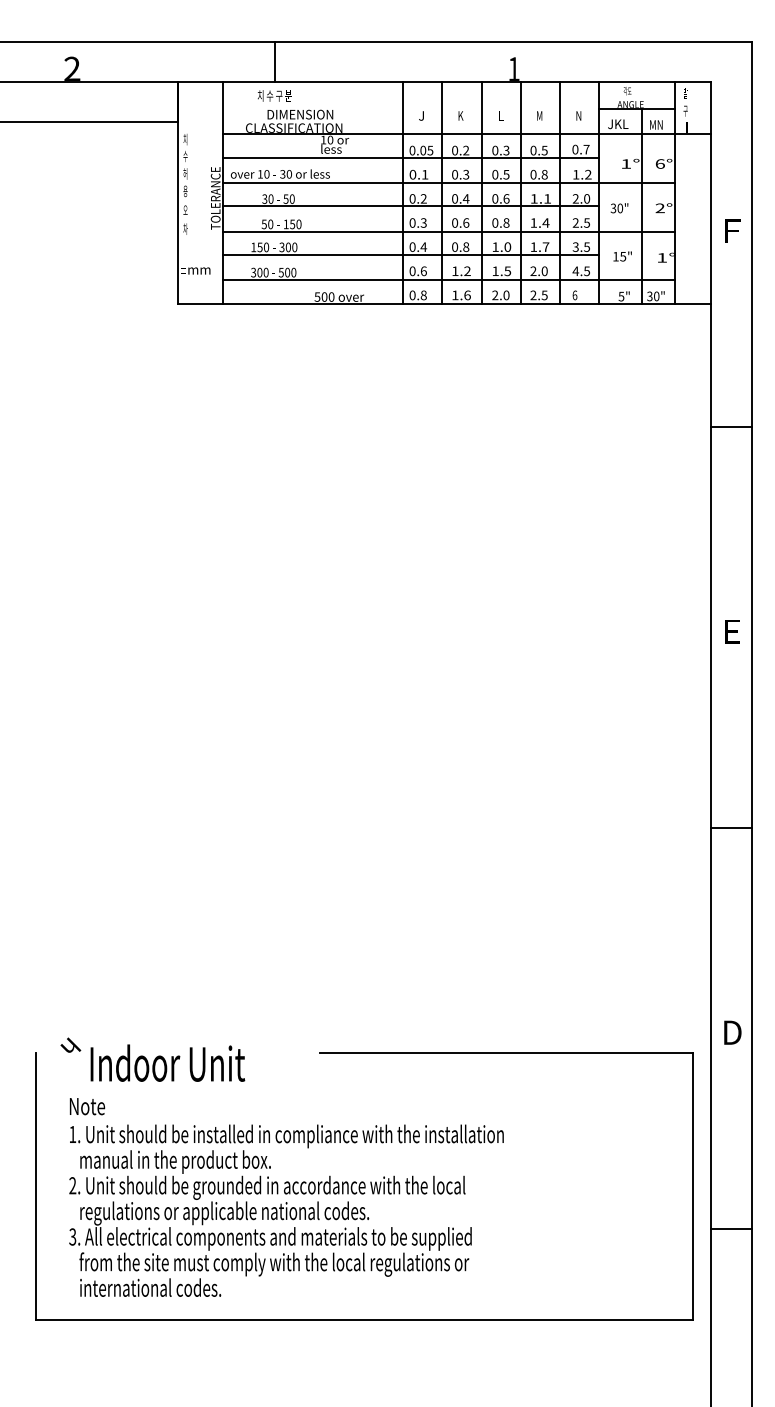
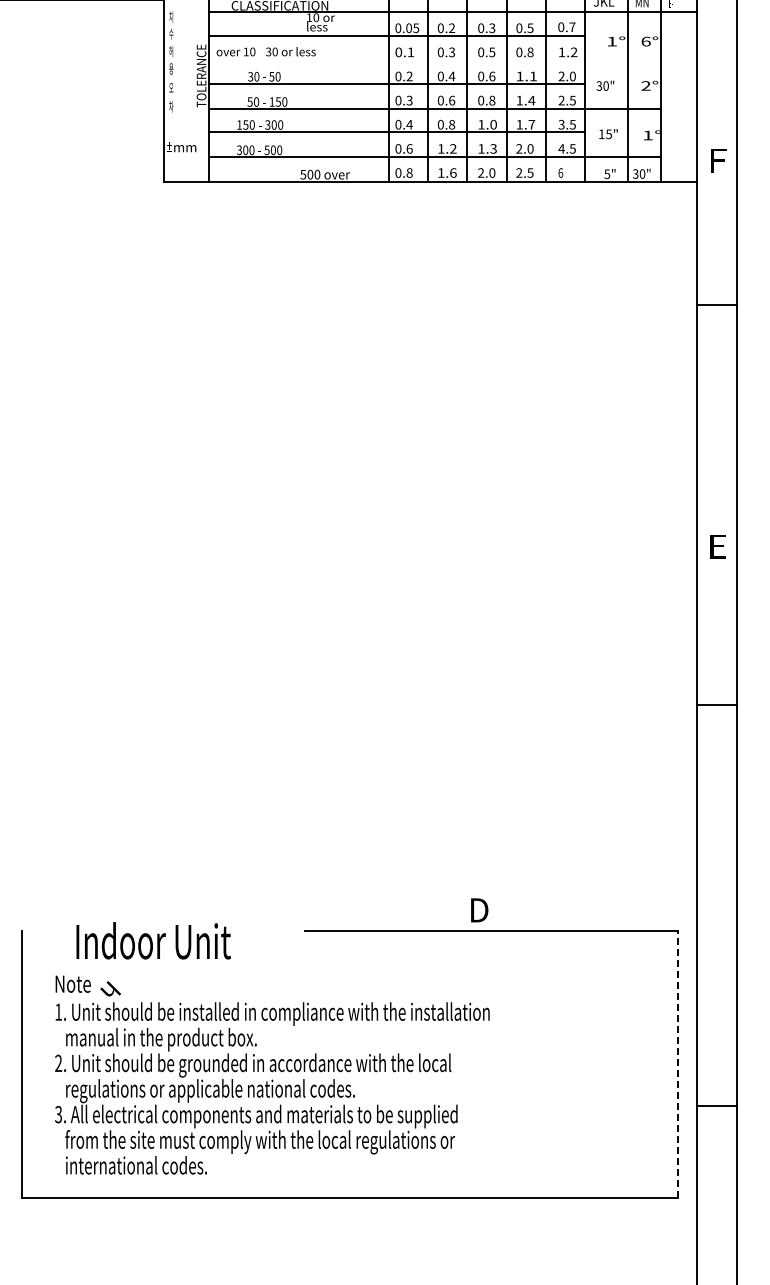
line: (448, 183) -> (434, 61), removed
text: (732, 230) -> (718, 160), moved
text: (507, 270) -> (493, 148), 1.5 -> 1.3
text: (732, 631) -> (718, 546), moved
text: (732, 1032) -> (479, 910), moved
text: (70, 1044) -> (110, 988), moved
line: (692, 1186) -> (678, 1064), solid -> dashed

